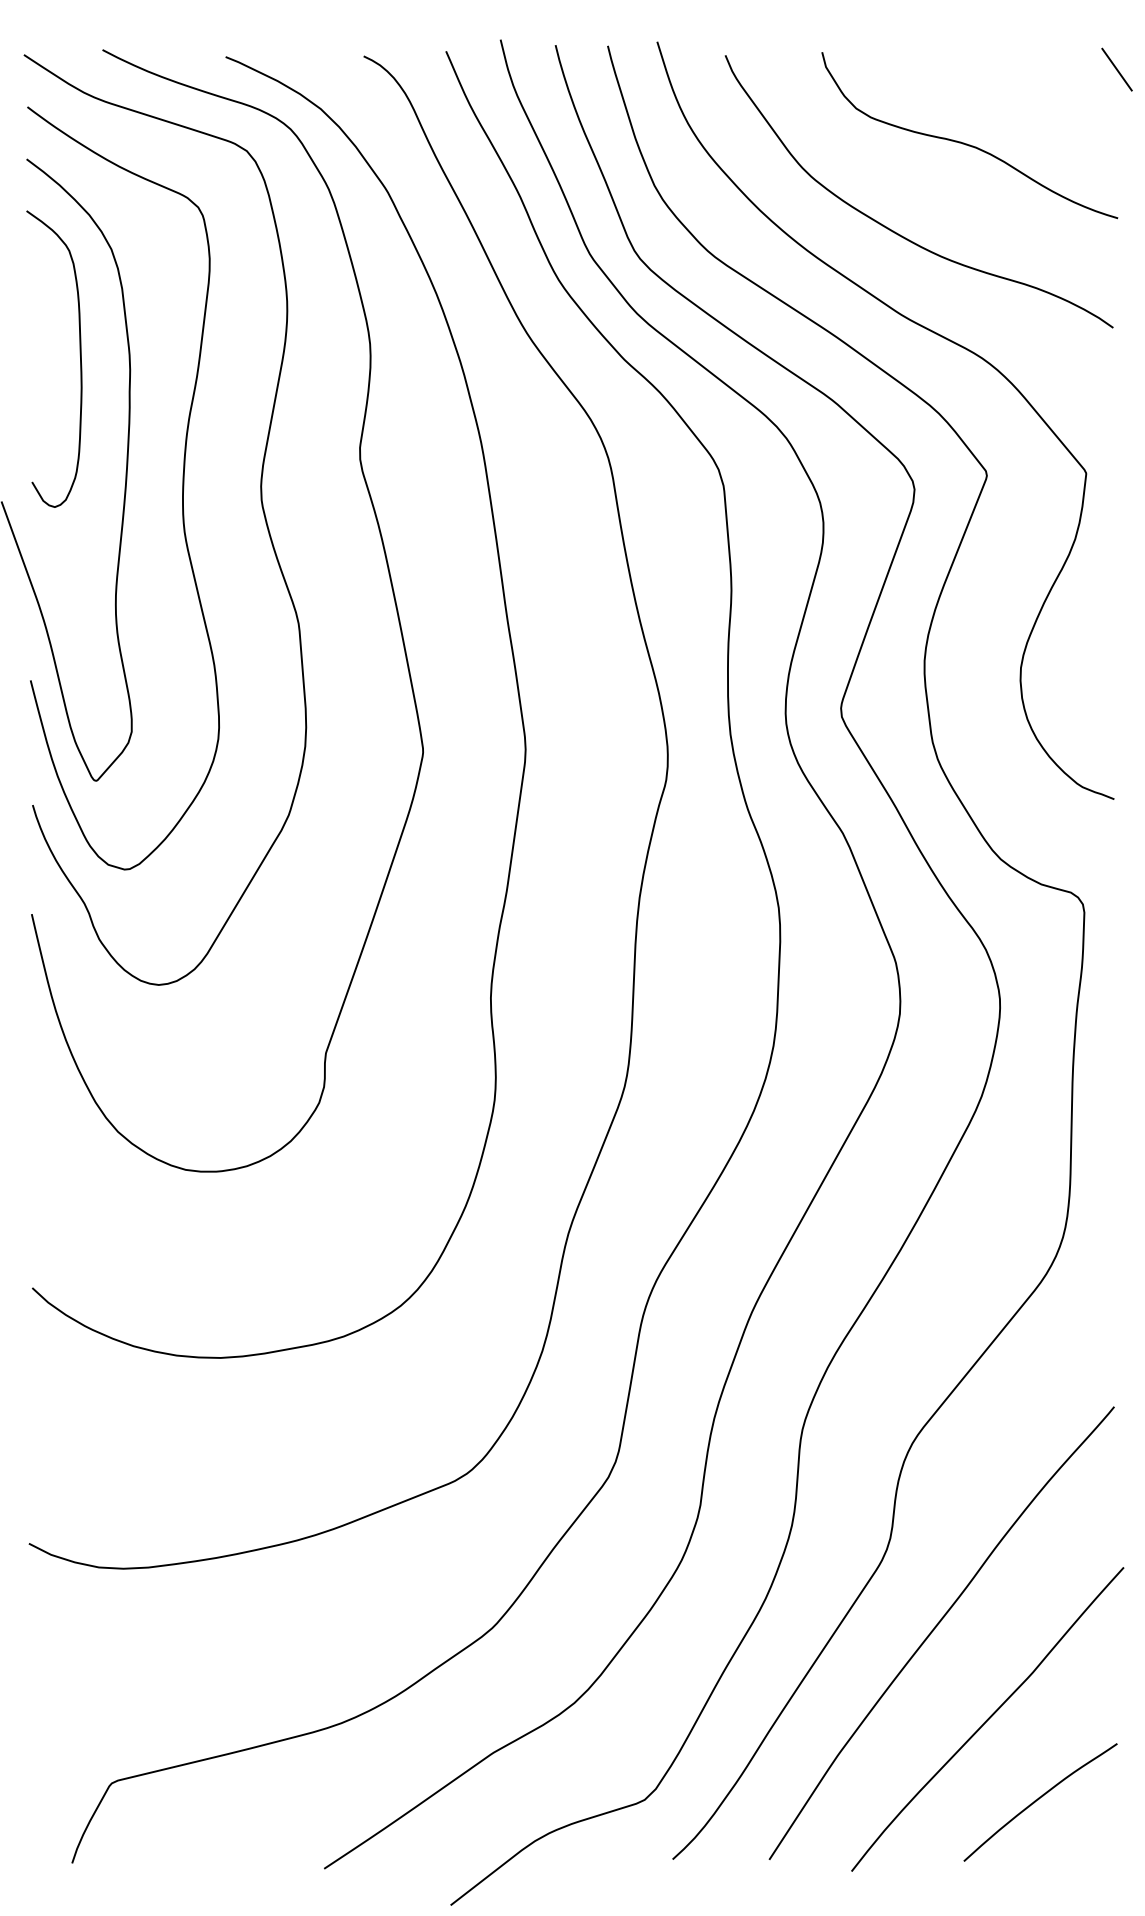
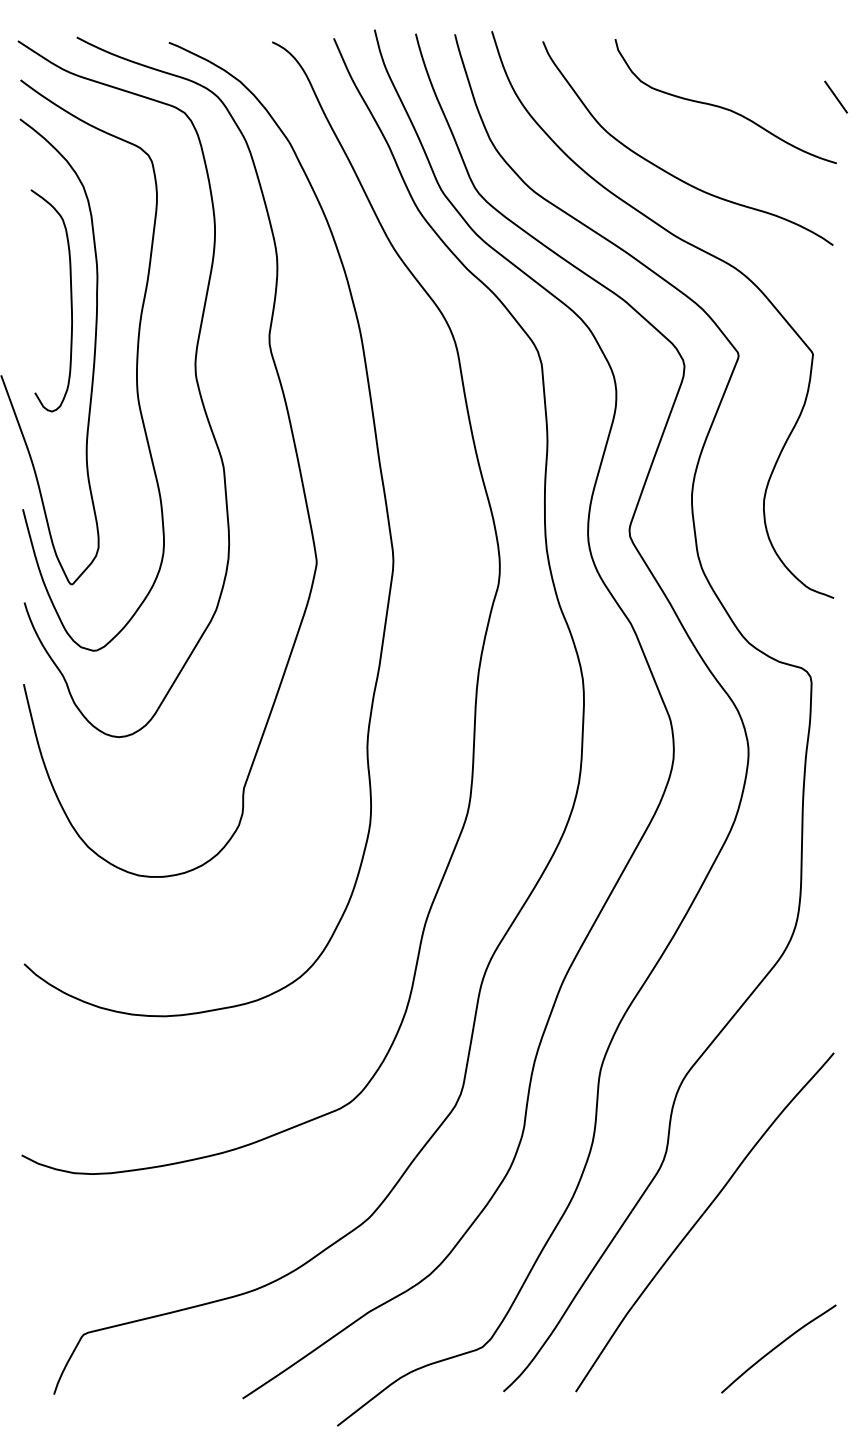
line: (1116, 68) -> (835, 96), moved
curve: (79, 358) -> (70, 300), moved
curve: (988, 1718) -> (739, 1286), removed

